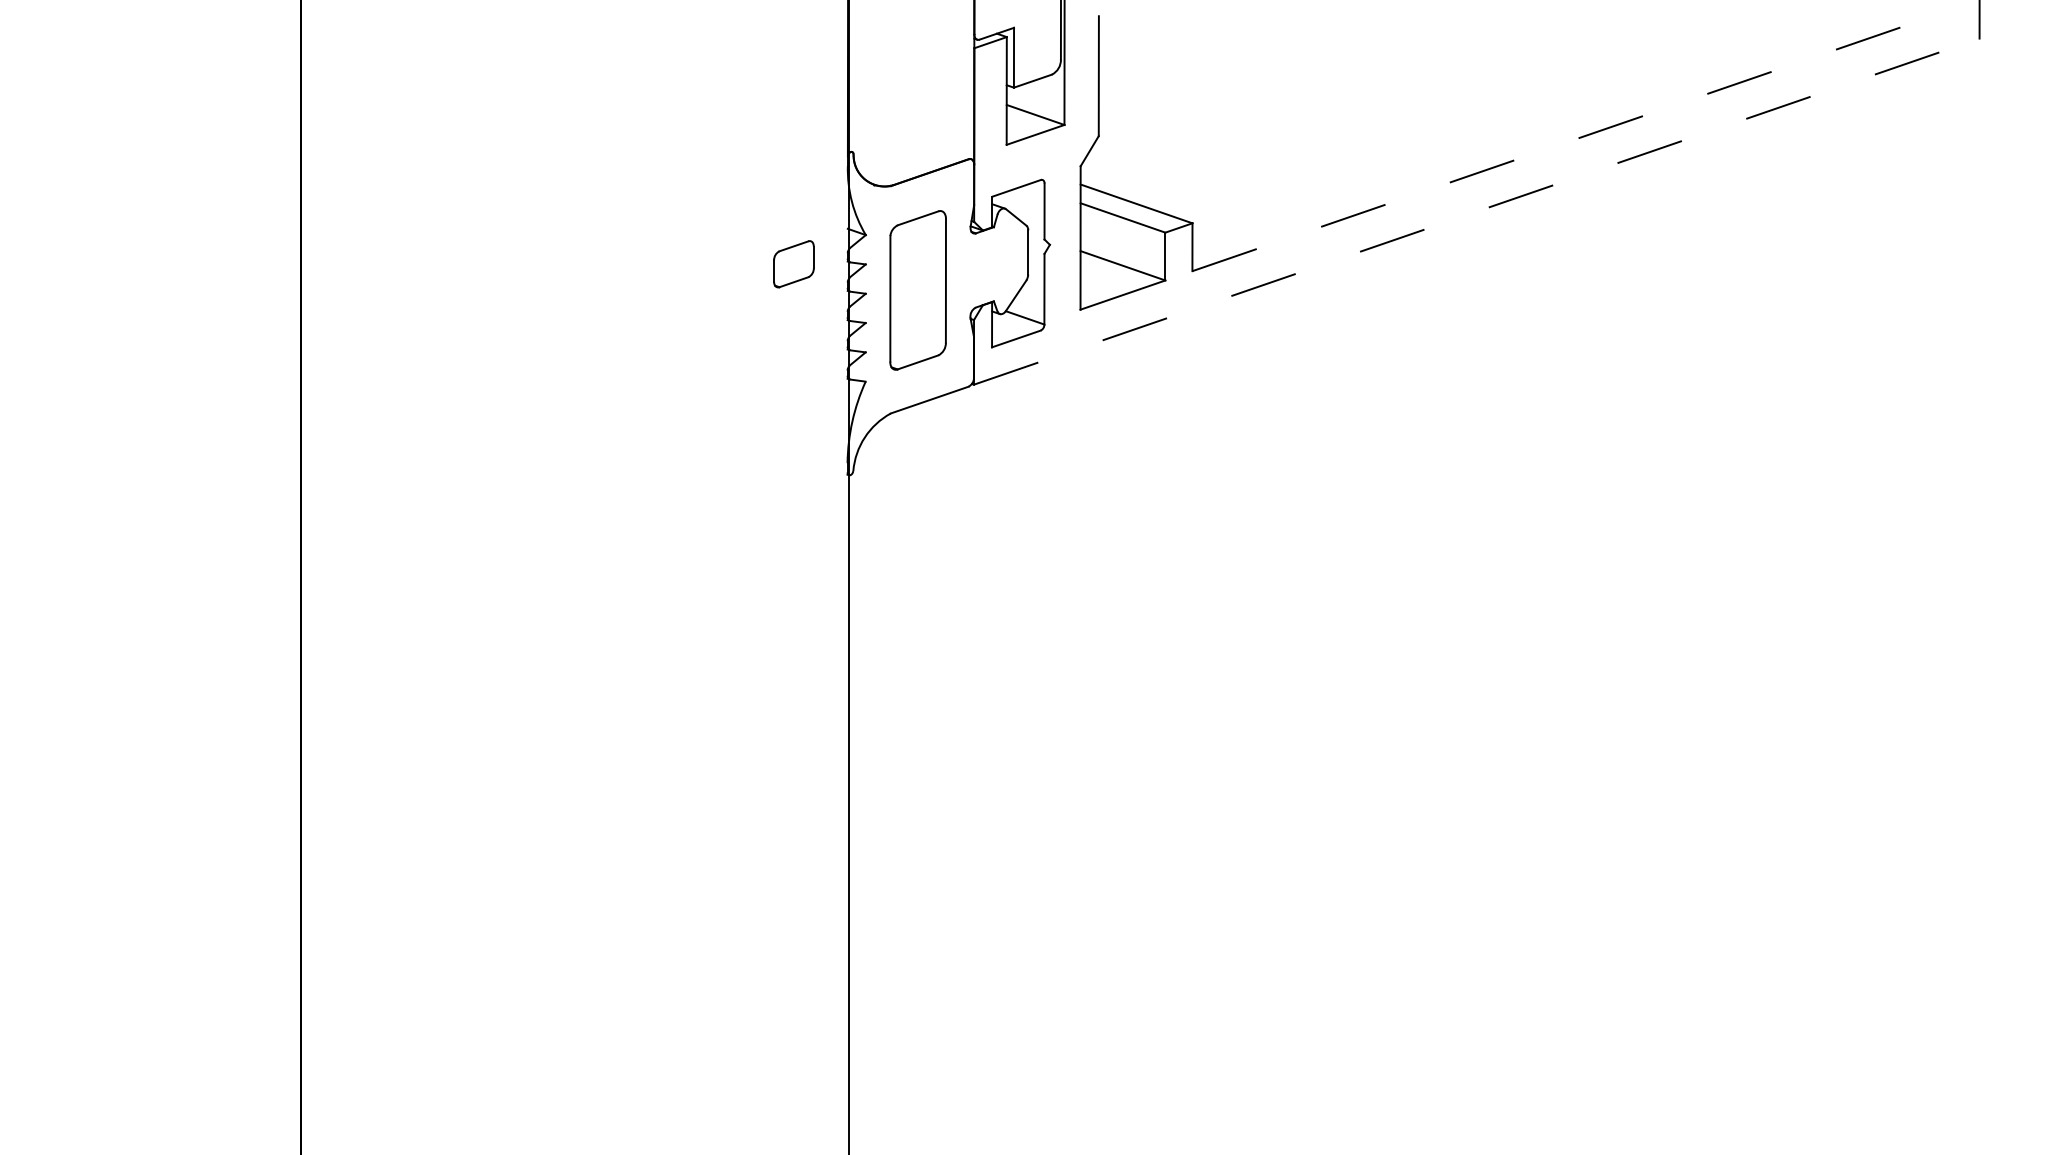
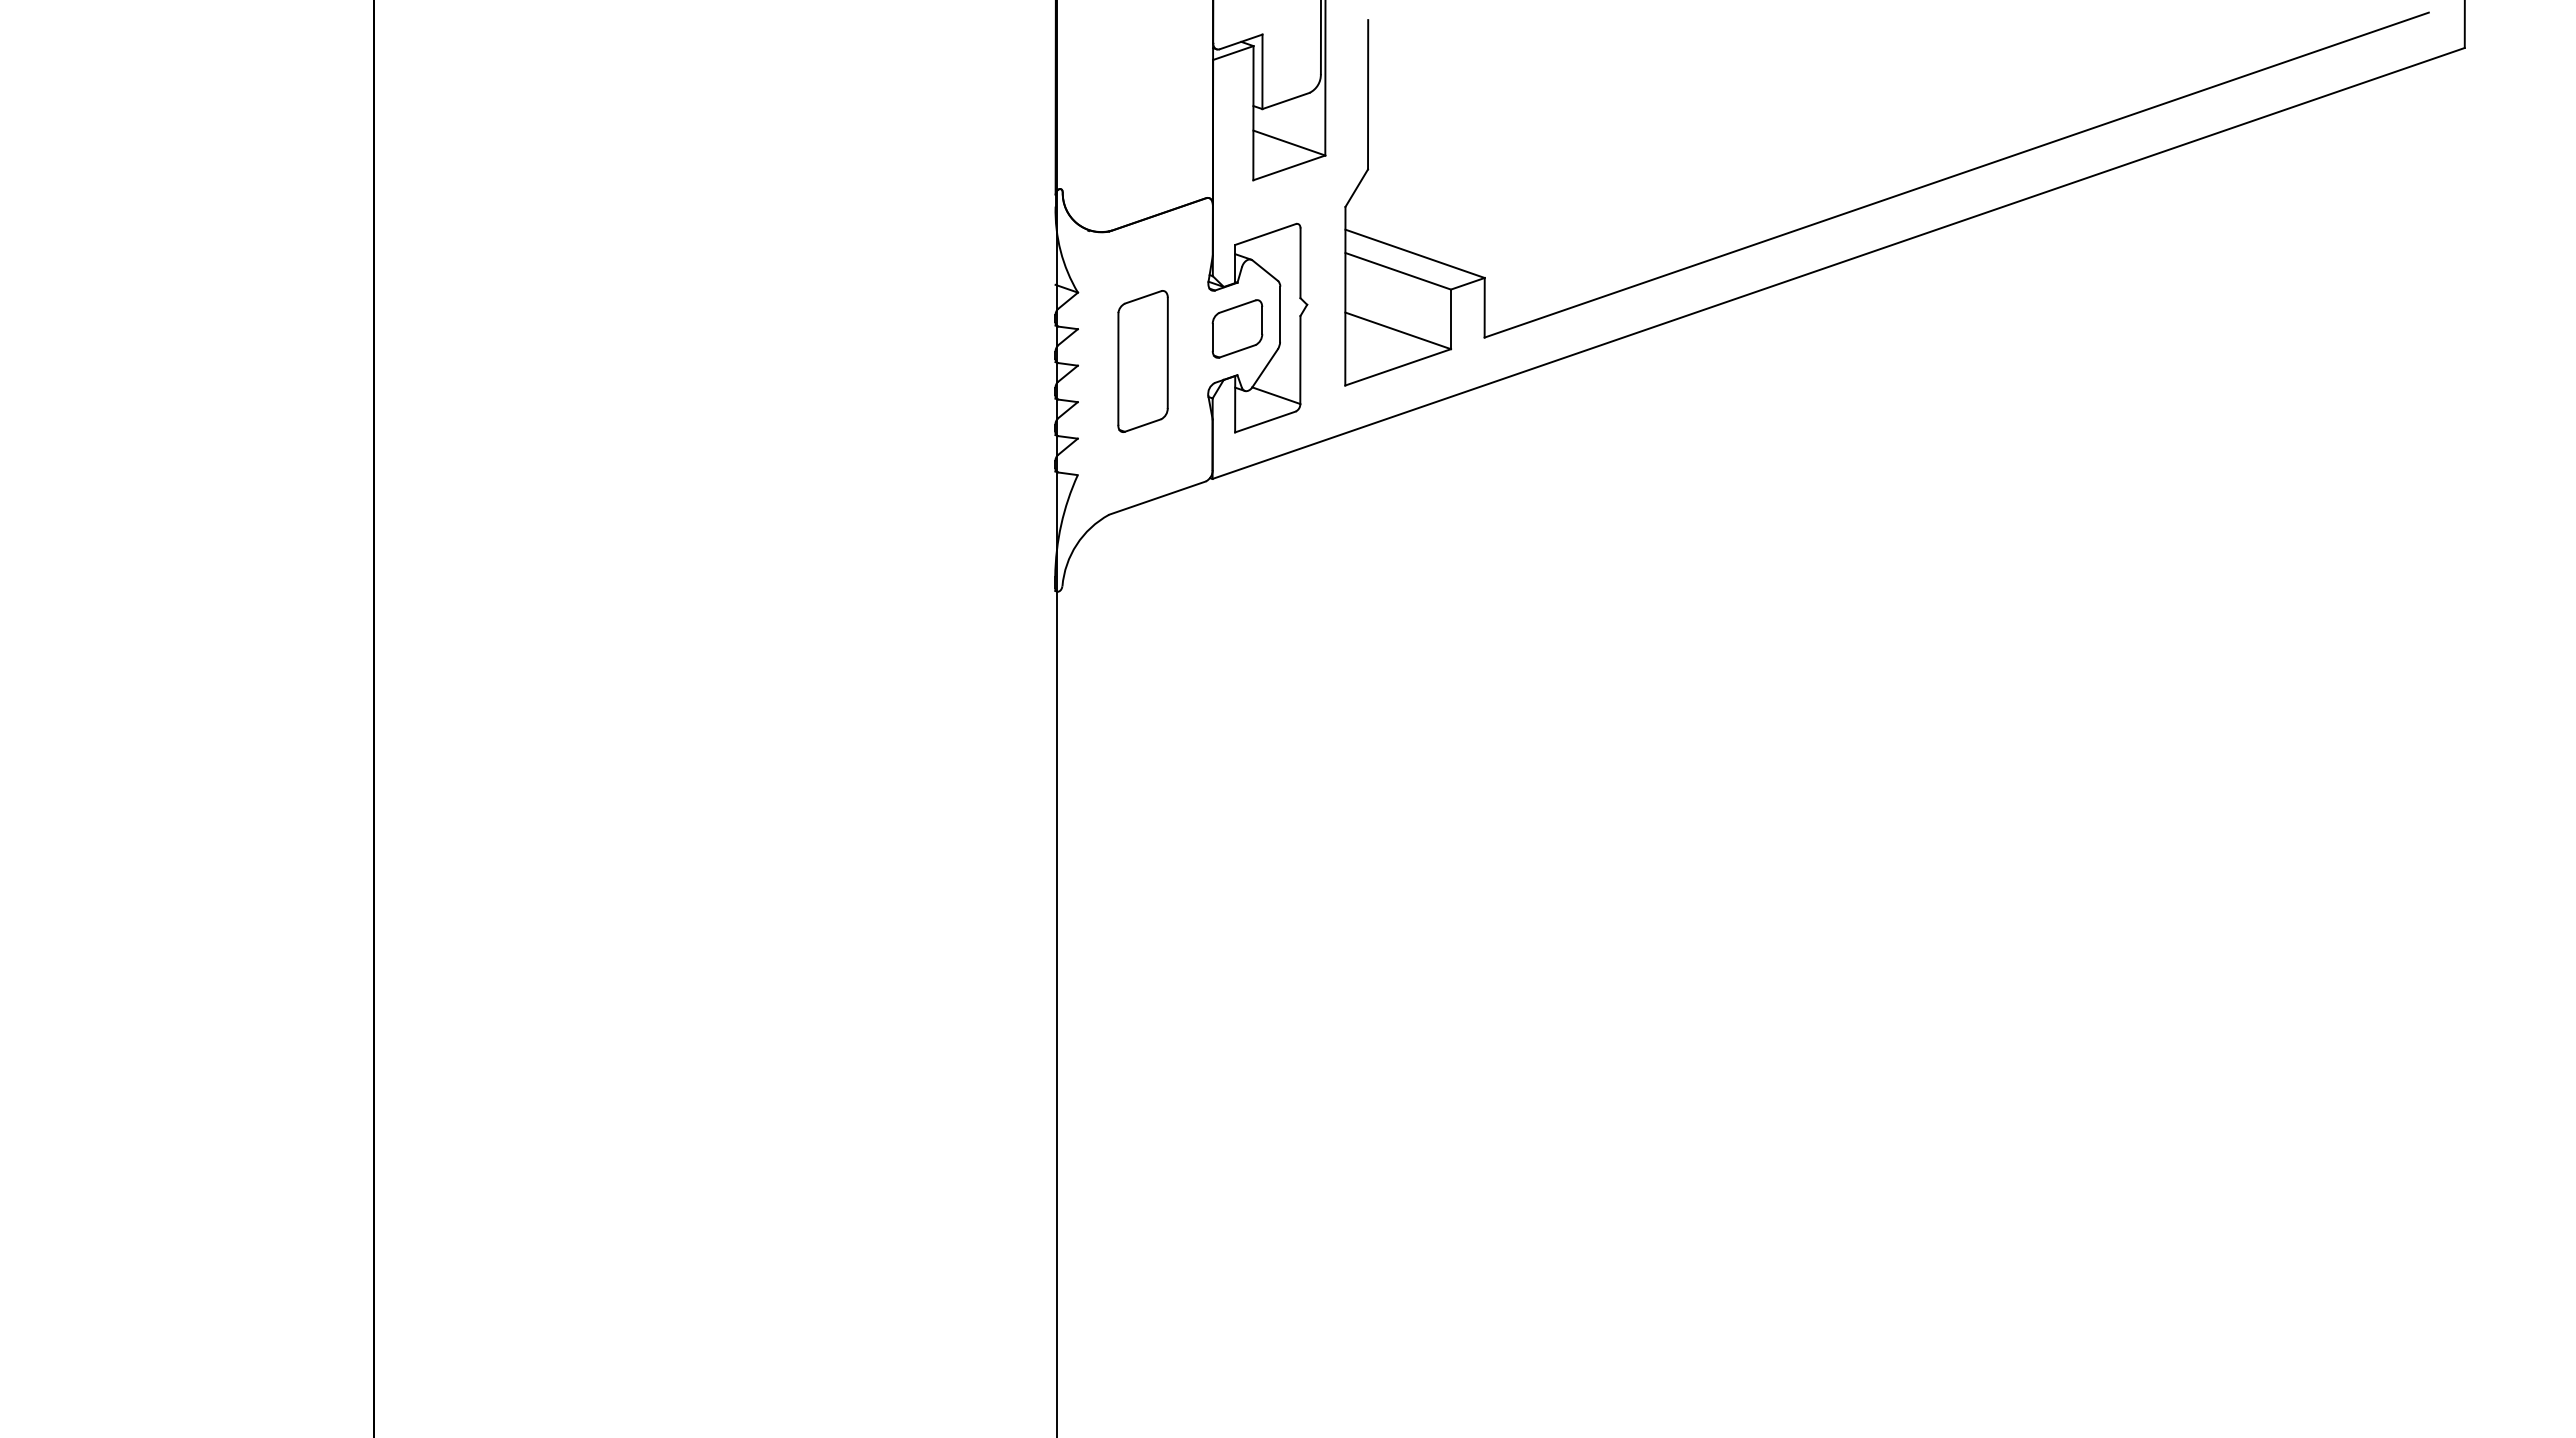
line: (1572, 140) -> (1957, 174), dashed -> solid
line: (1477, 211) -> (1839, 263), dashed -> solid
part: (793, 263) -> (1237, 328), moved
part: (917, 290) -> (1142, 361), size x0.71

